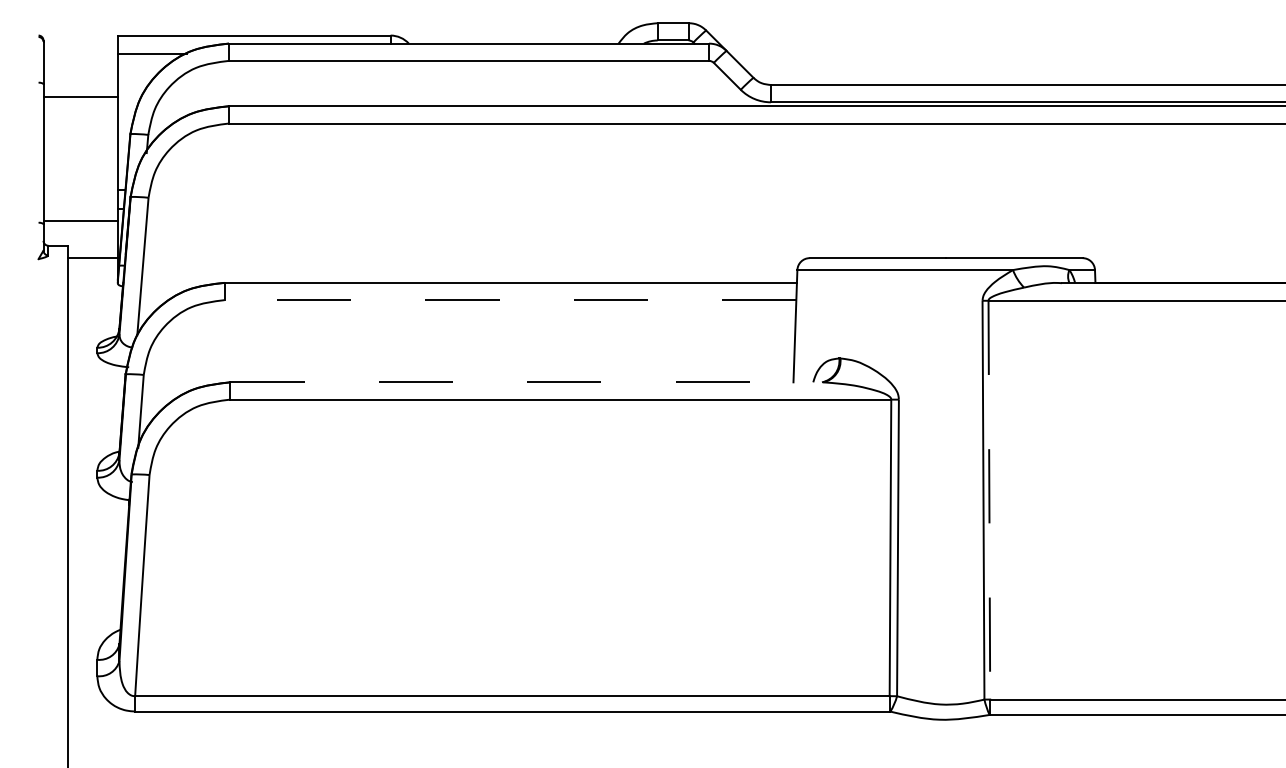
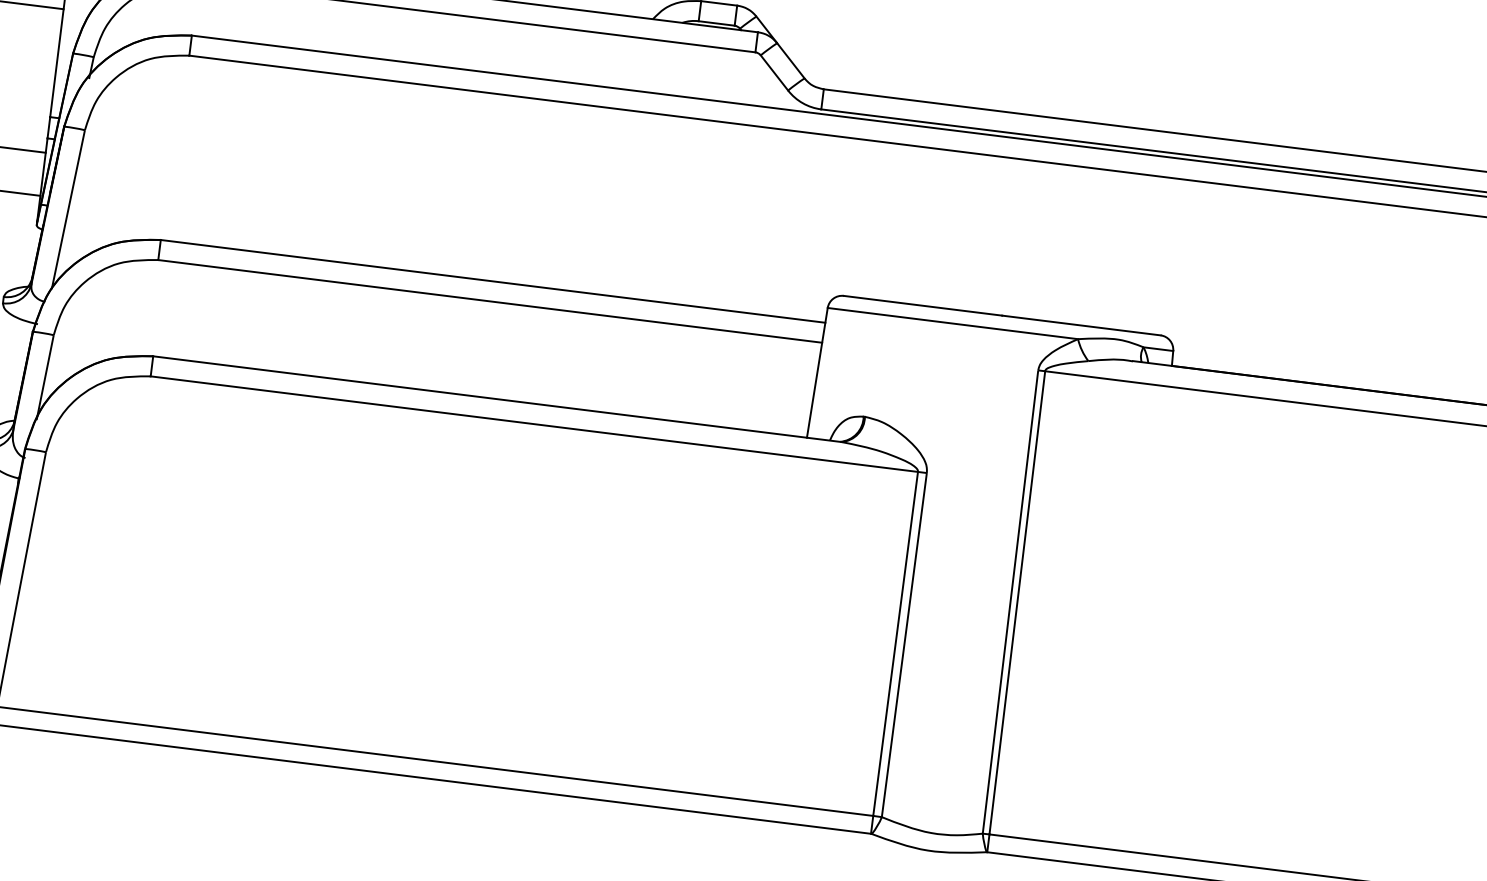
line: (510, 300) -> (490, 301), dashed -> solid
line: (527, 382) -> (498, 399), dashed -> solid
line: (989, 501) -> (1017, 604), dashed -> solid

